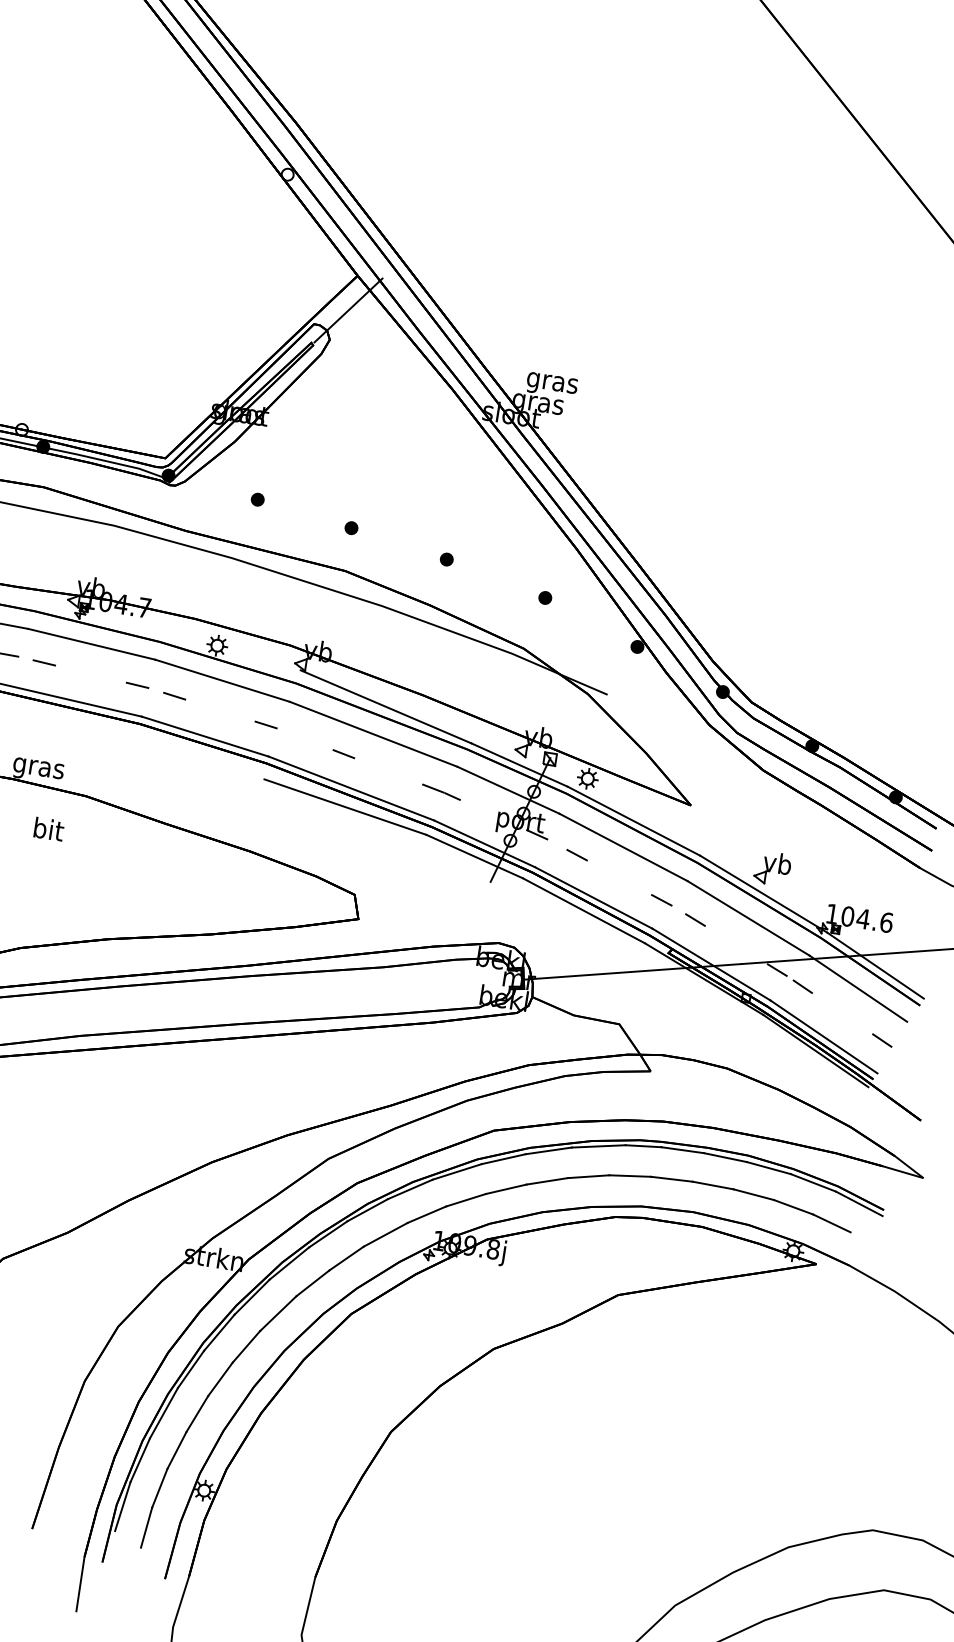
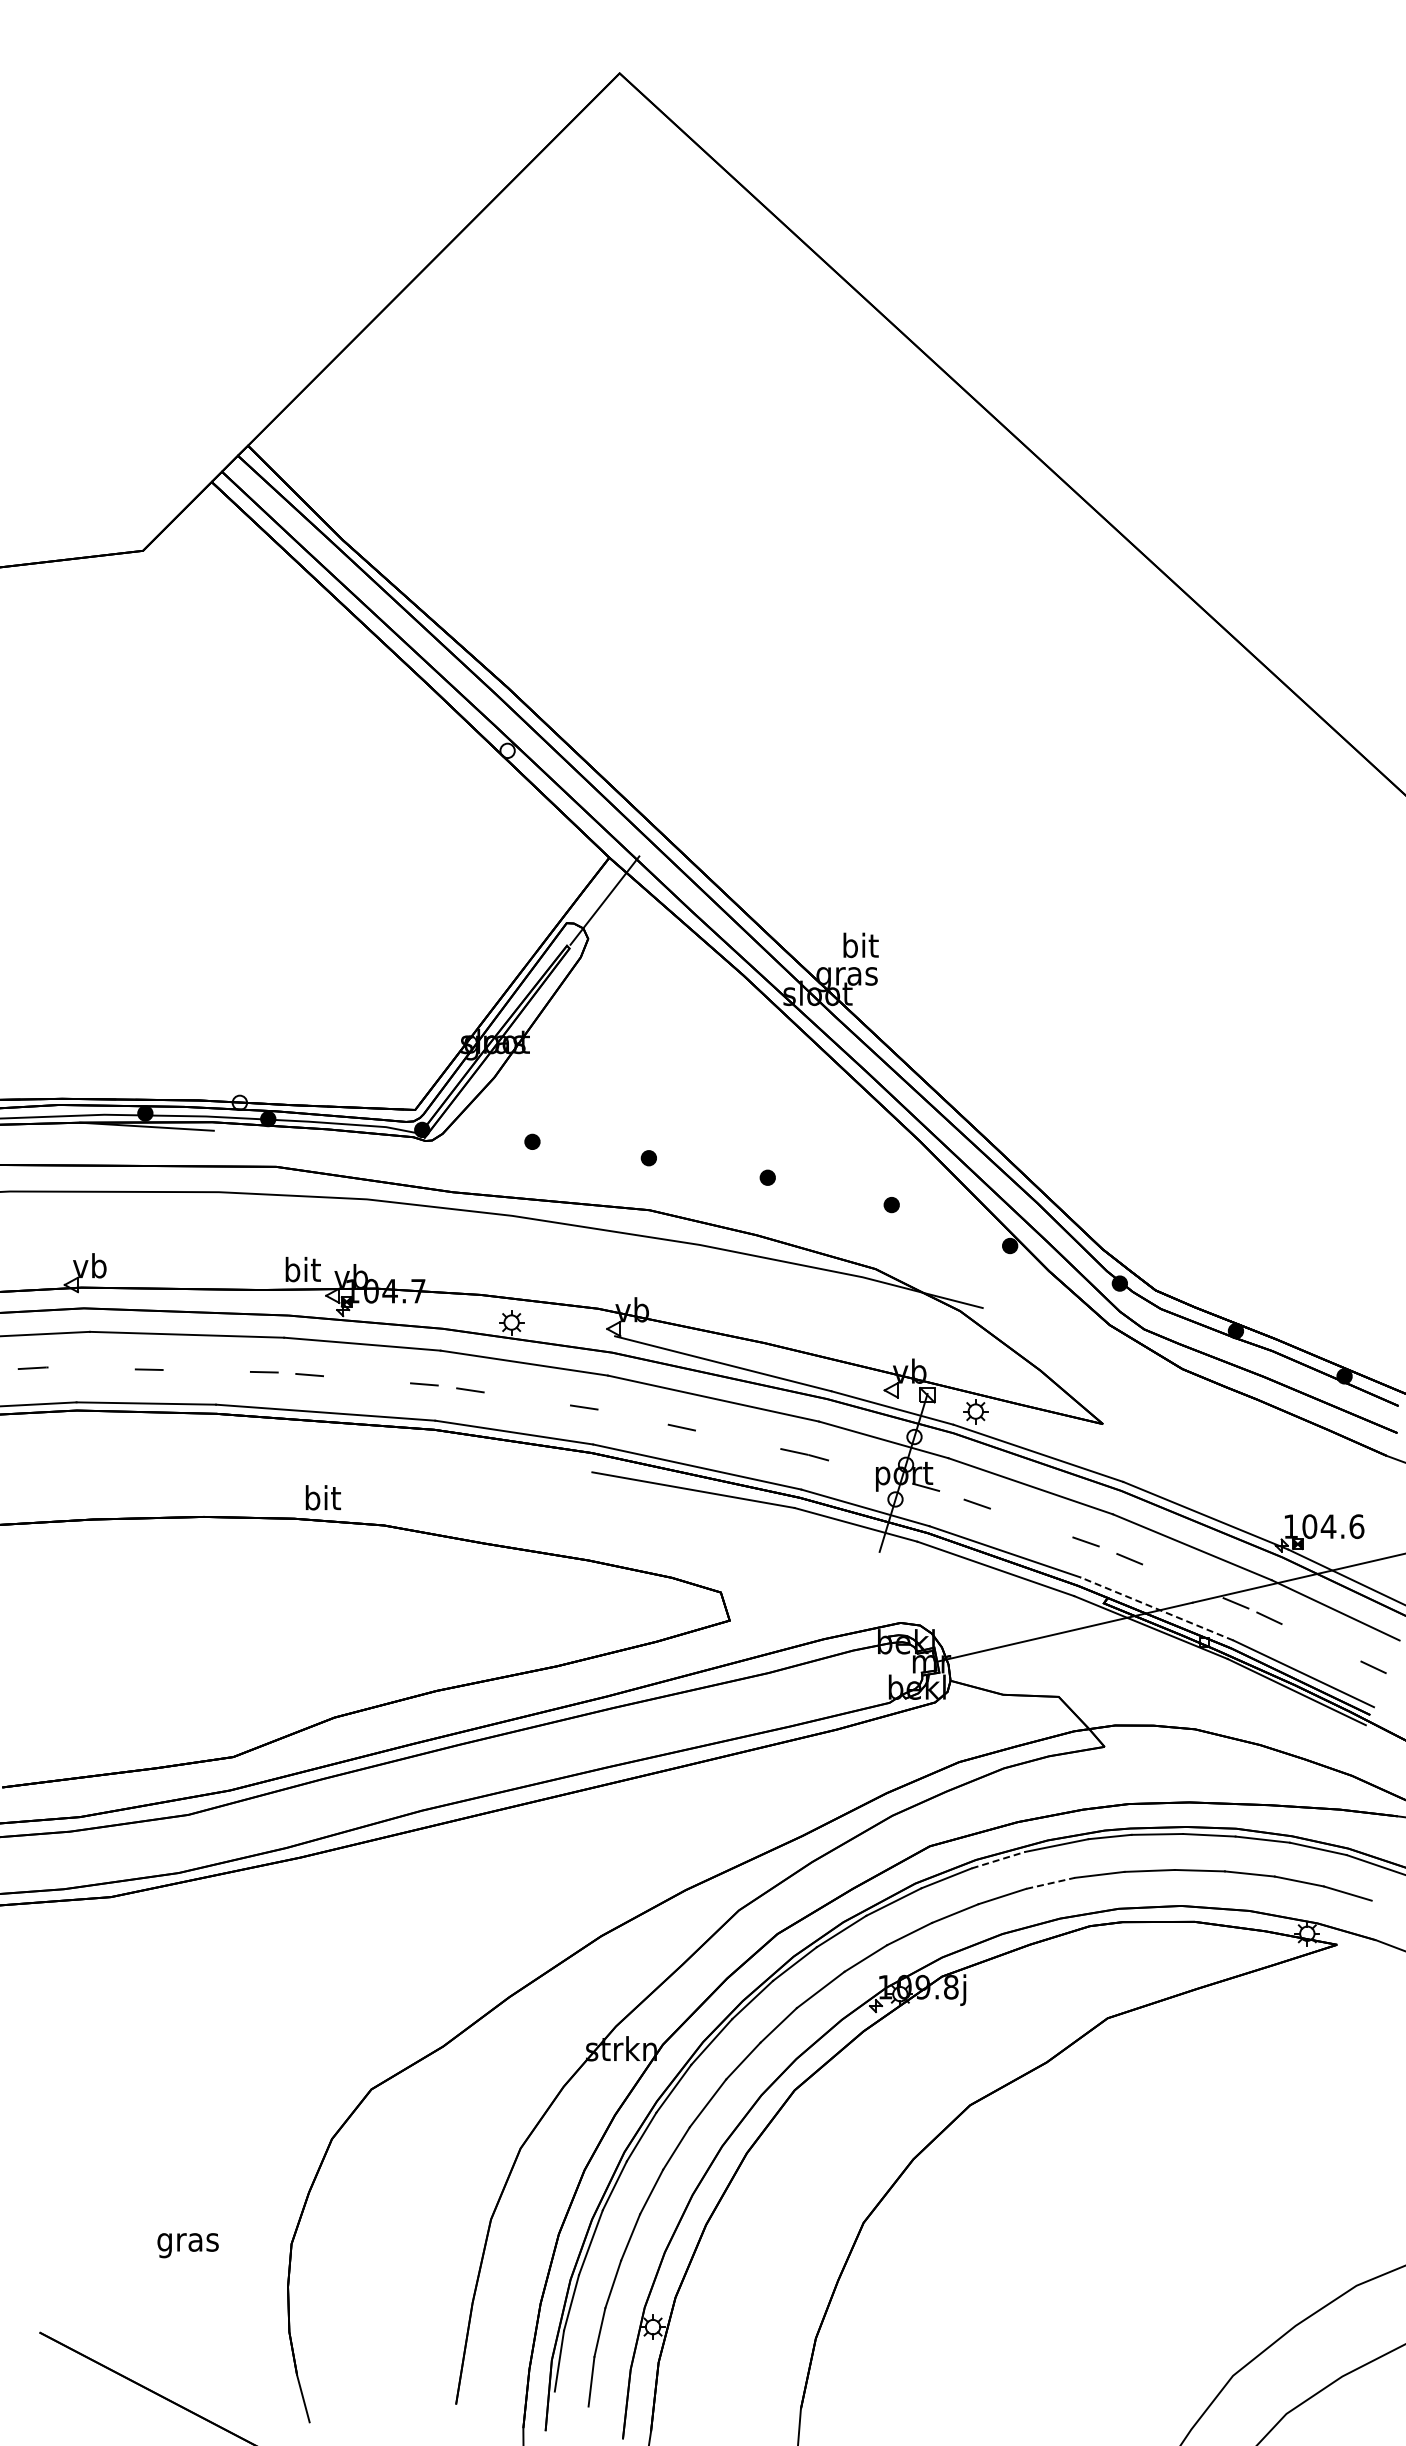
text: (551, 382) -> (859, 948), gras -> bit
text: (38, 767) -> (322, 1500), gras -> bit
text: (48, 829) -> (302, 1269), moved
part: (772, 868) -> (1211, 1483), removed
line: (711, 964) -> (1156, 1608), solid -> dashed
line: (548, 1151) -> (998, 1860), solid -> dashed
line: (588, 1176) -> (1050, 1883), solid -> dashed

